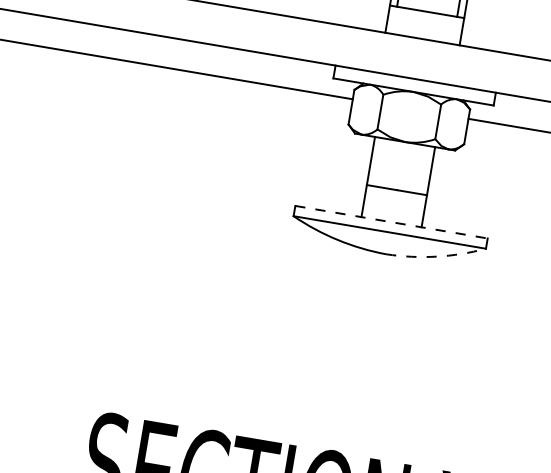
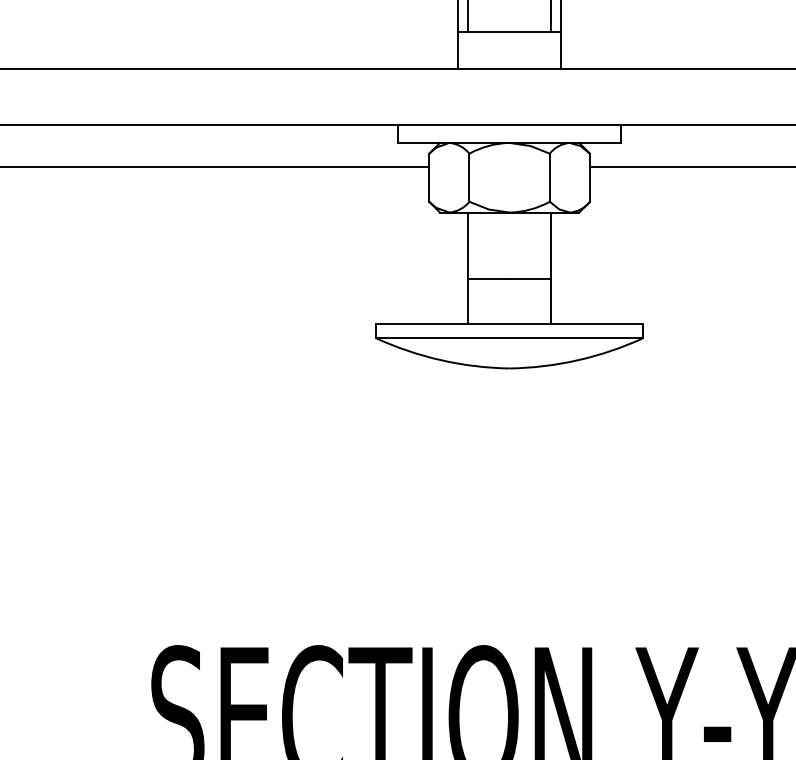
line: (391, 221) -> (509, 323), dashed -> solid
arc: (436, 256) -> (578, 360), dashed -> solid

